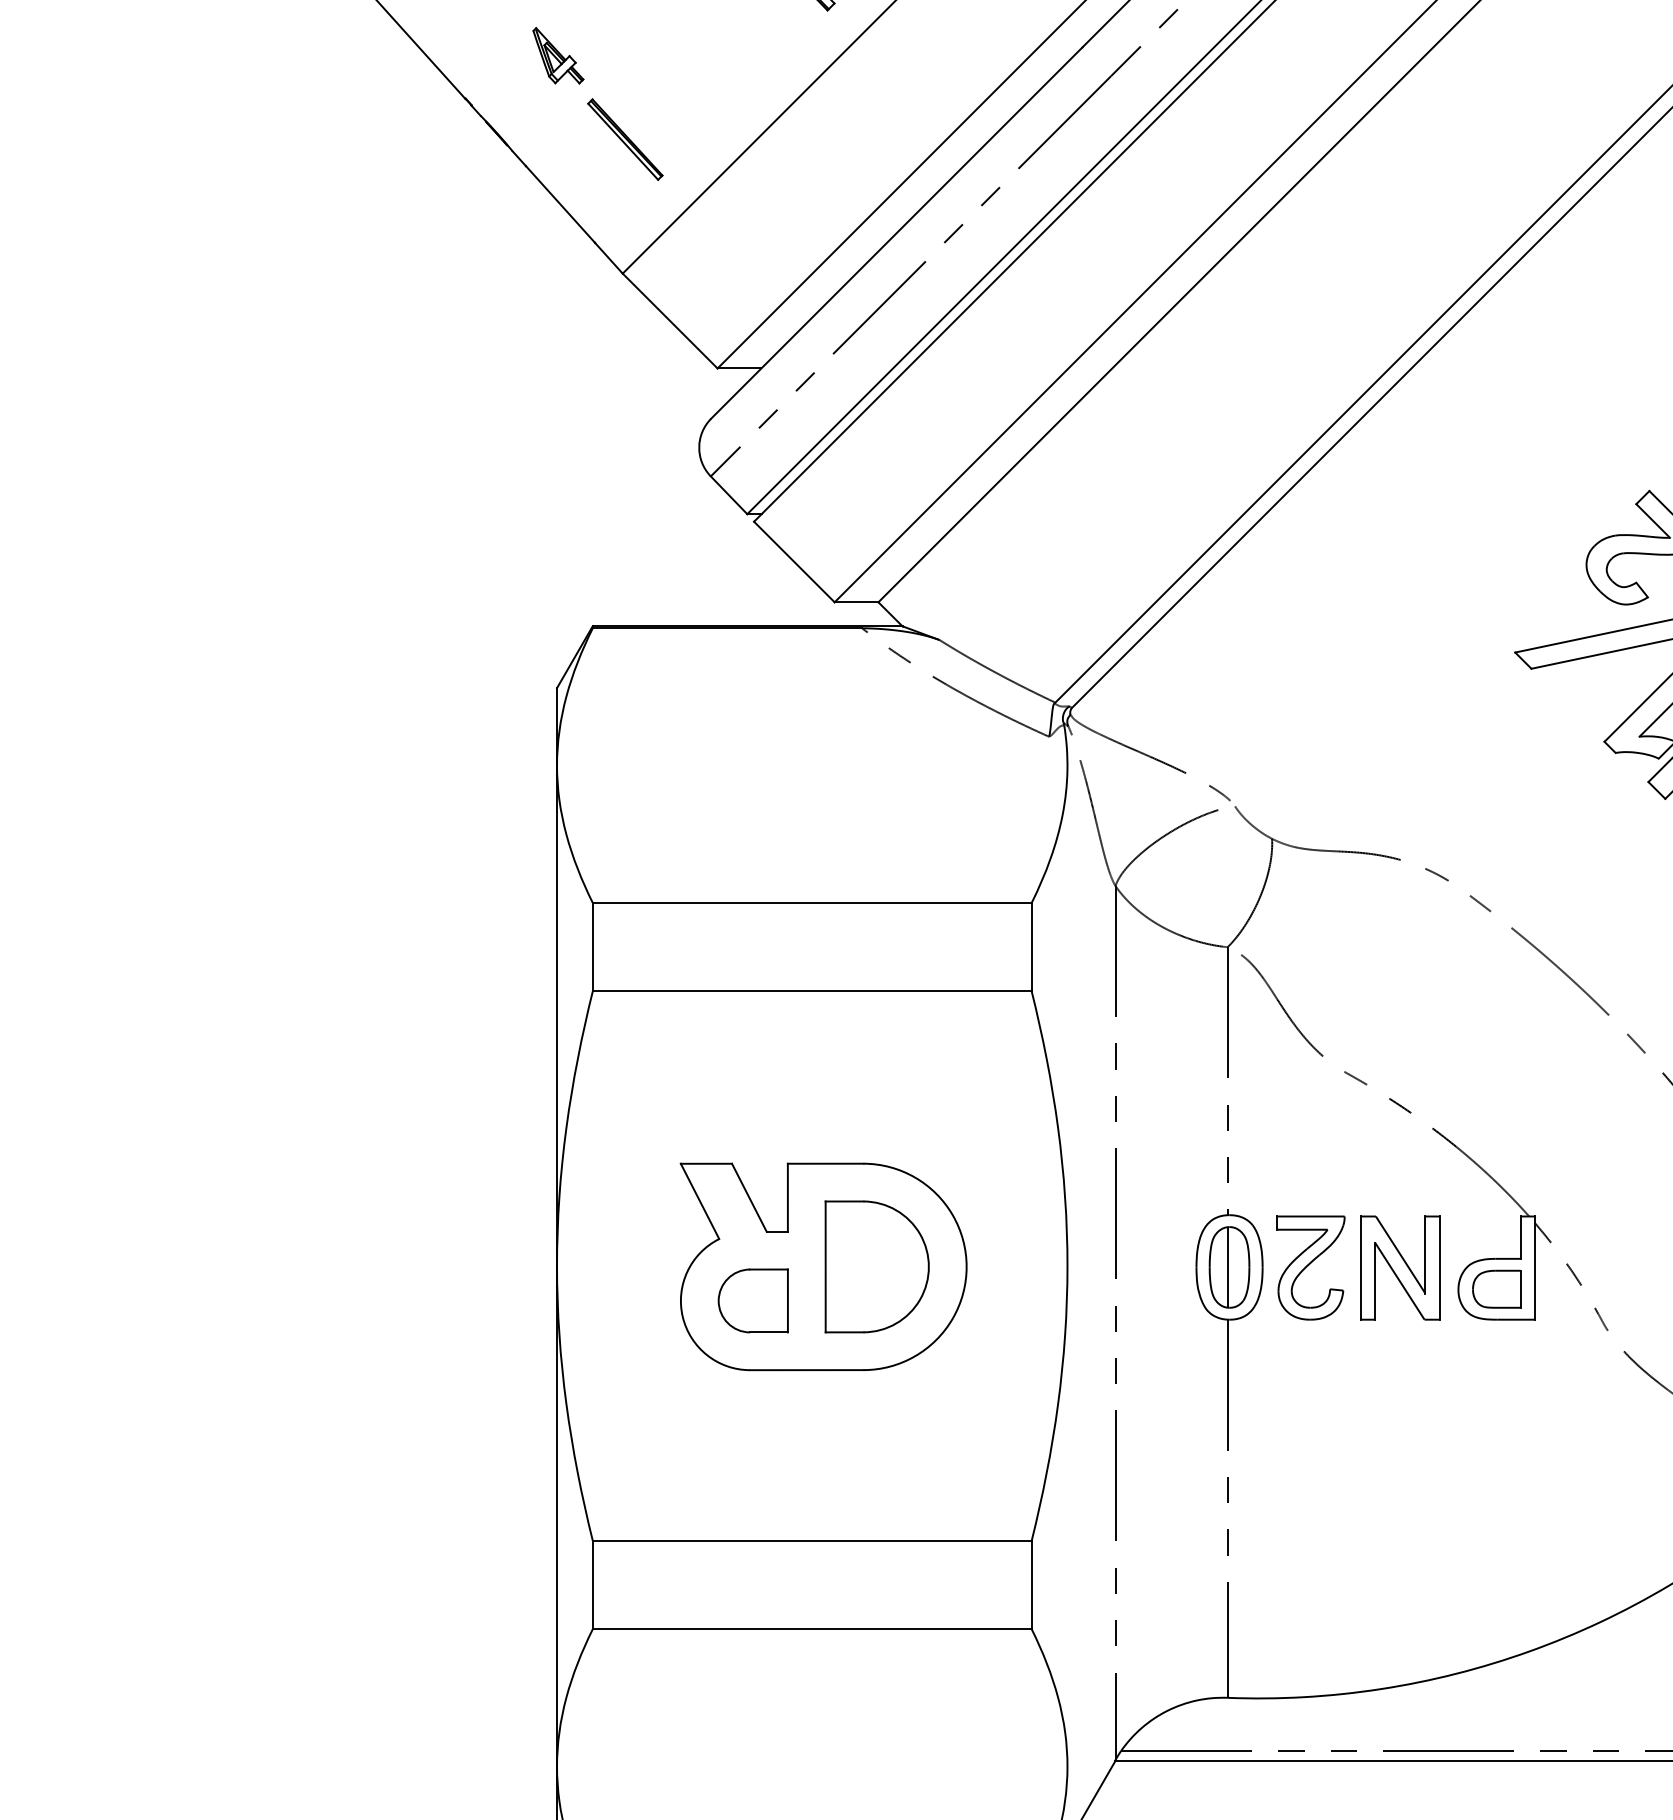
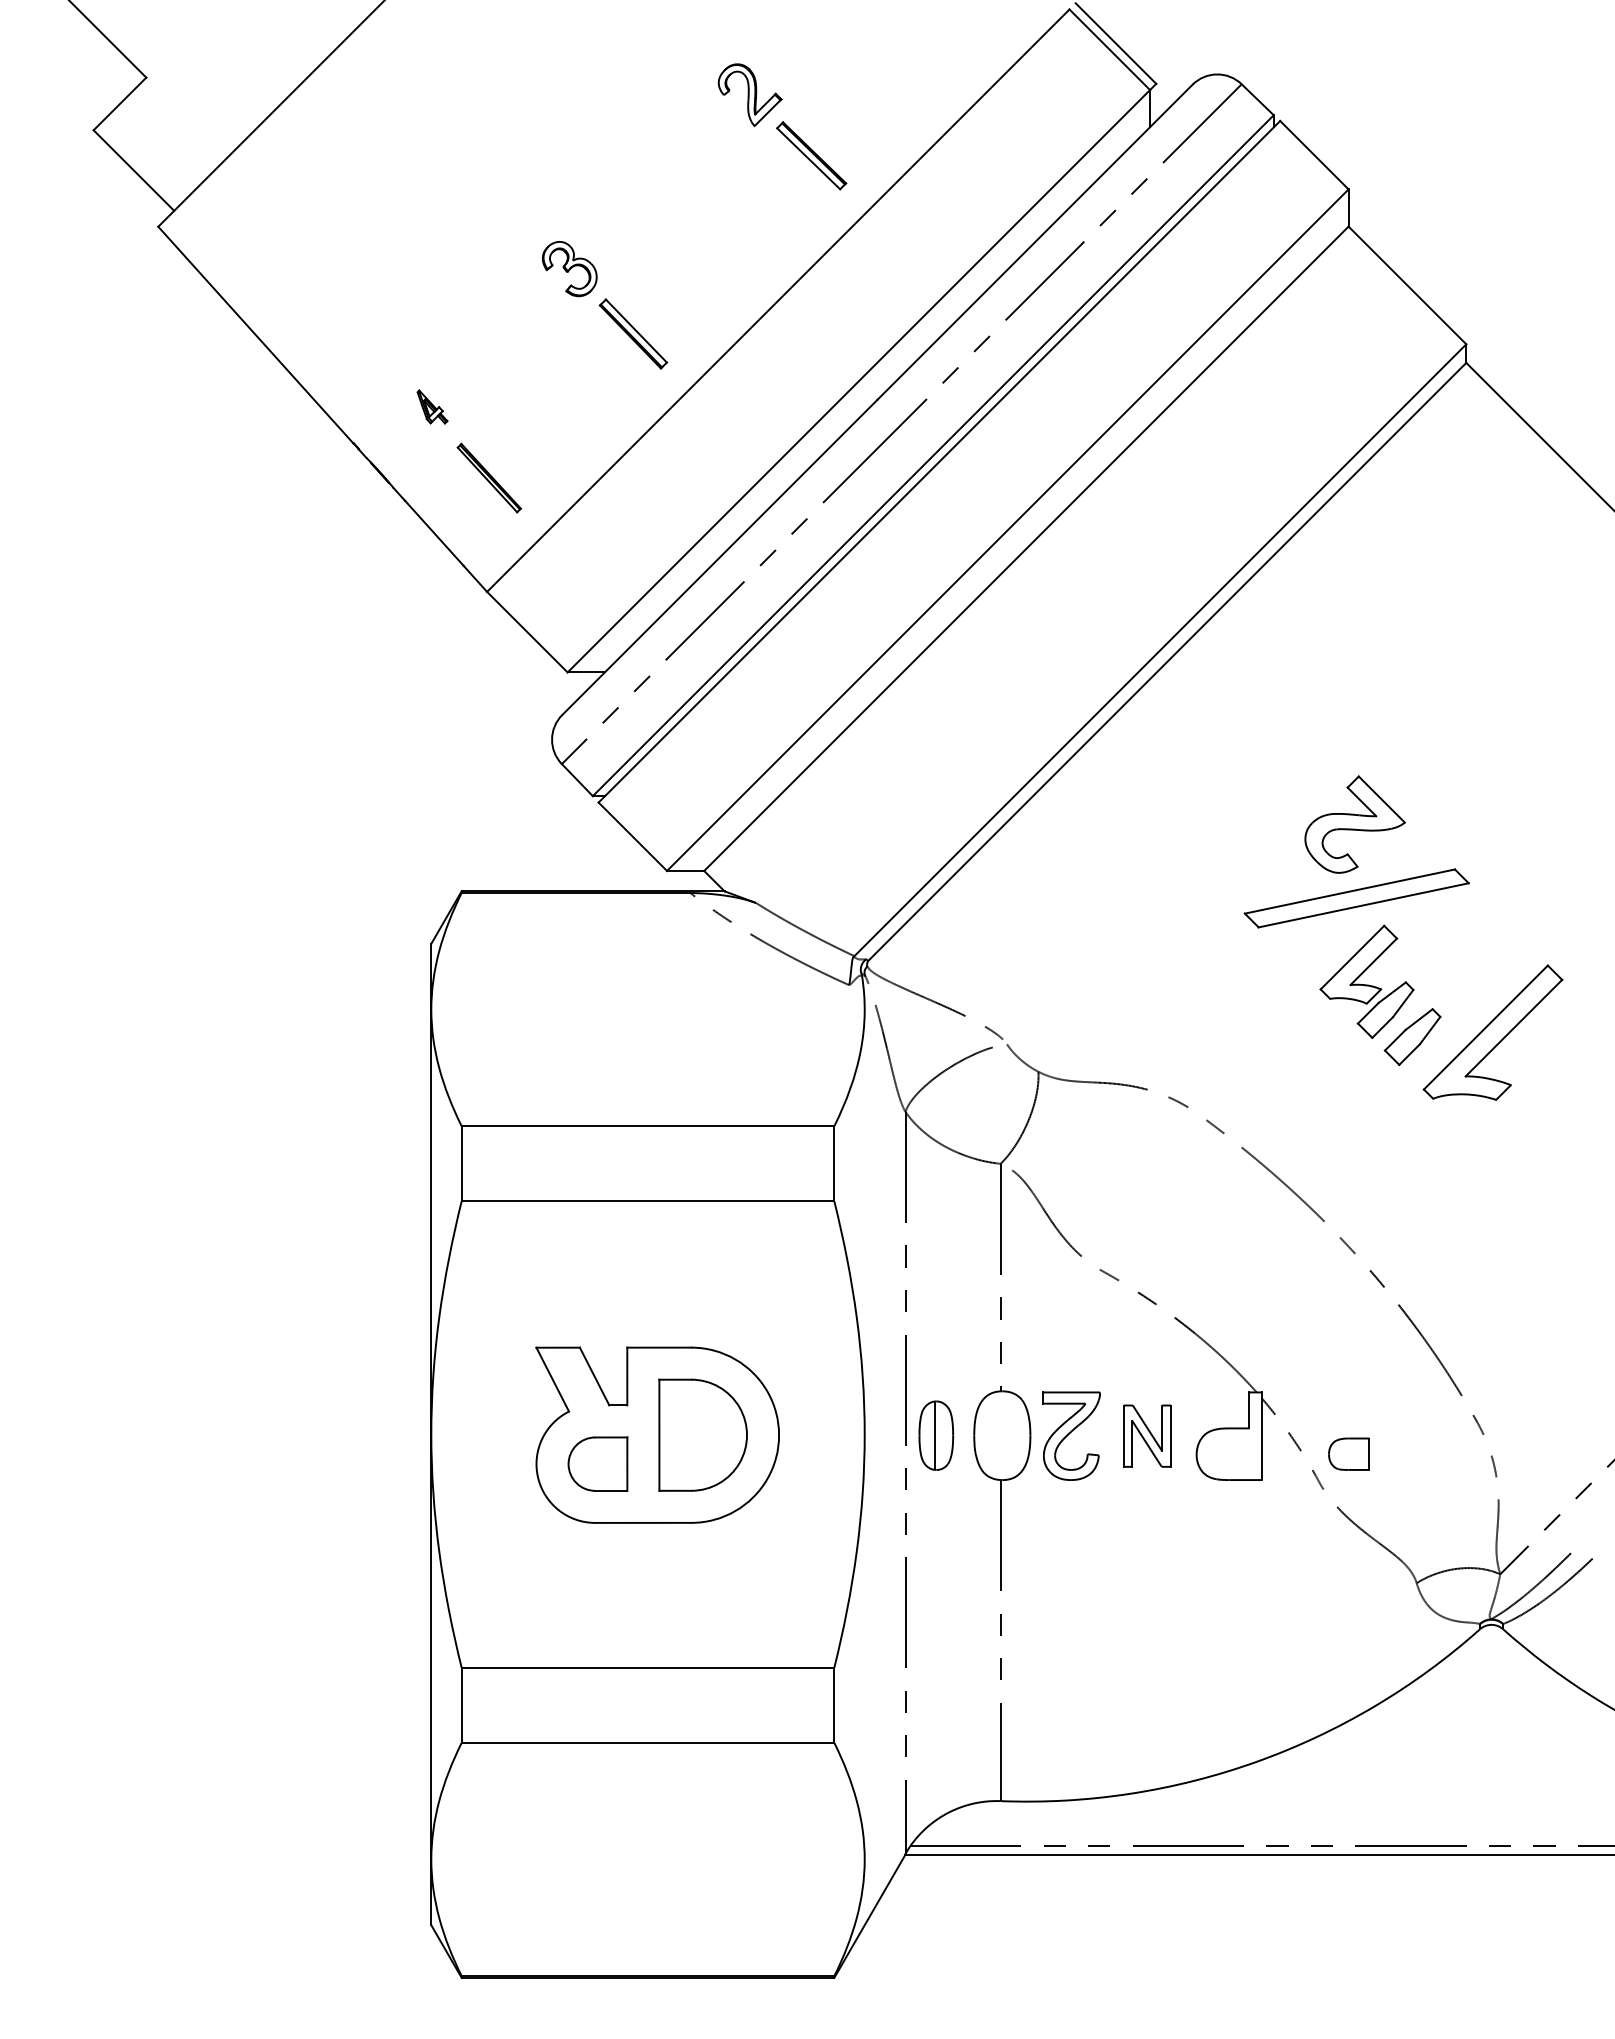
part: (558, 55) -> (432, 406), size x0.7
part: (1229, 1267) -> (936, 1435), moved
part: (1400, 1267) -> (1147, 1435), size x0.7
part: (1495, 1288) -> (1348, 1453), moved

